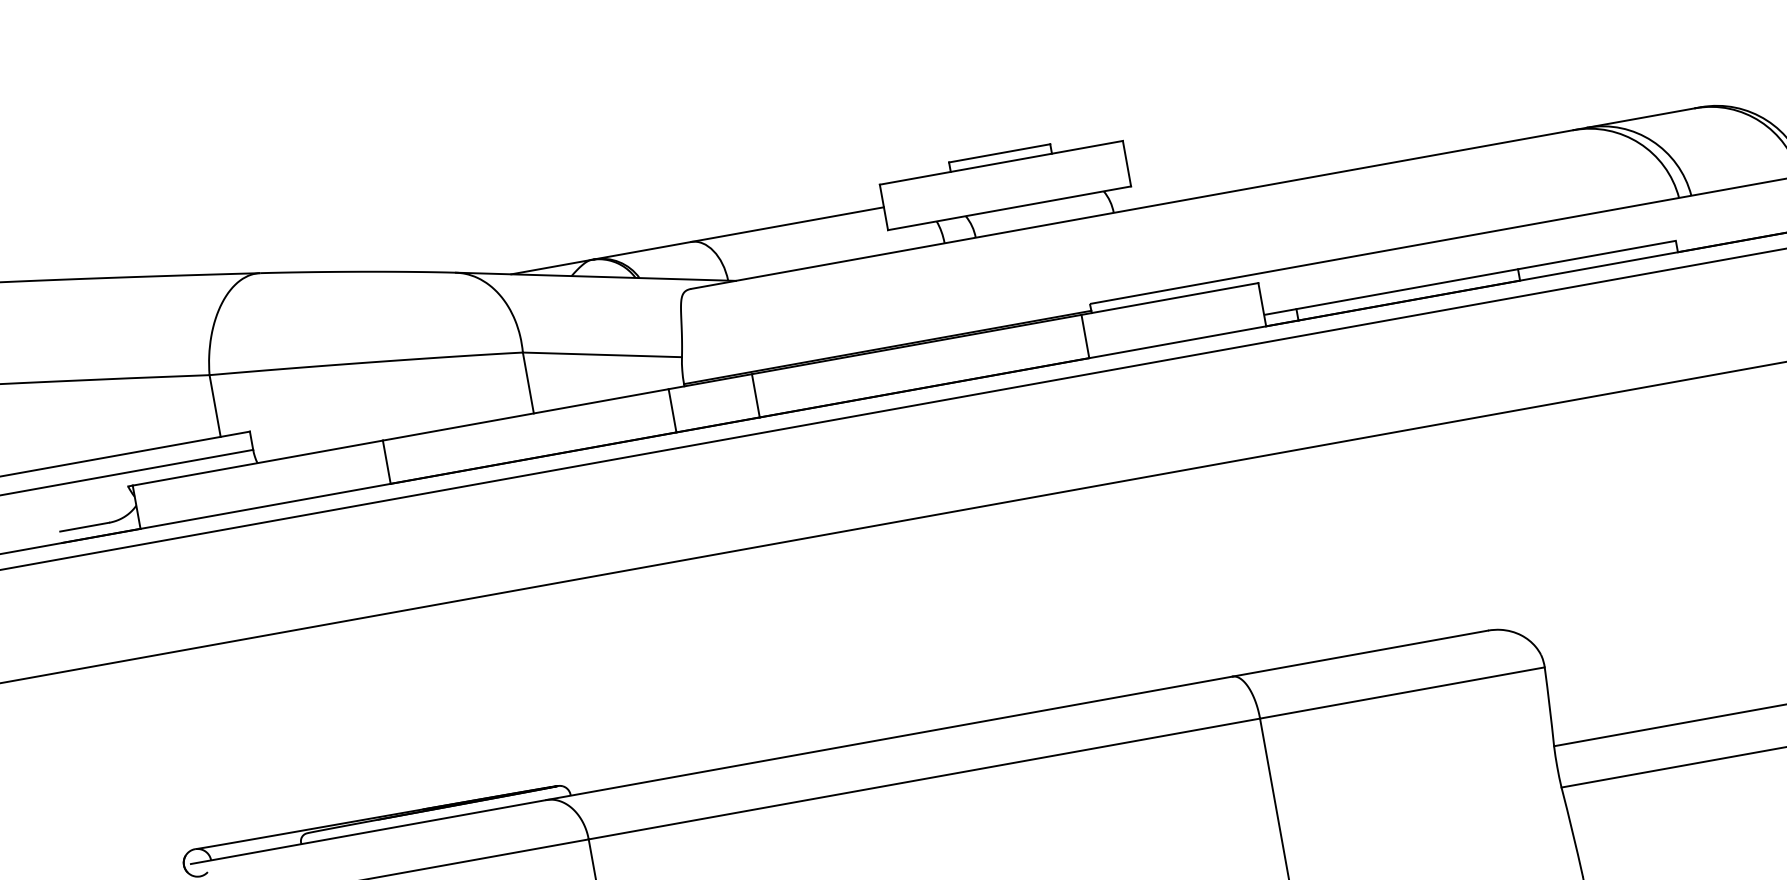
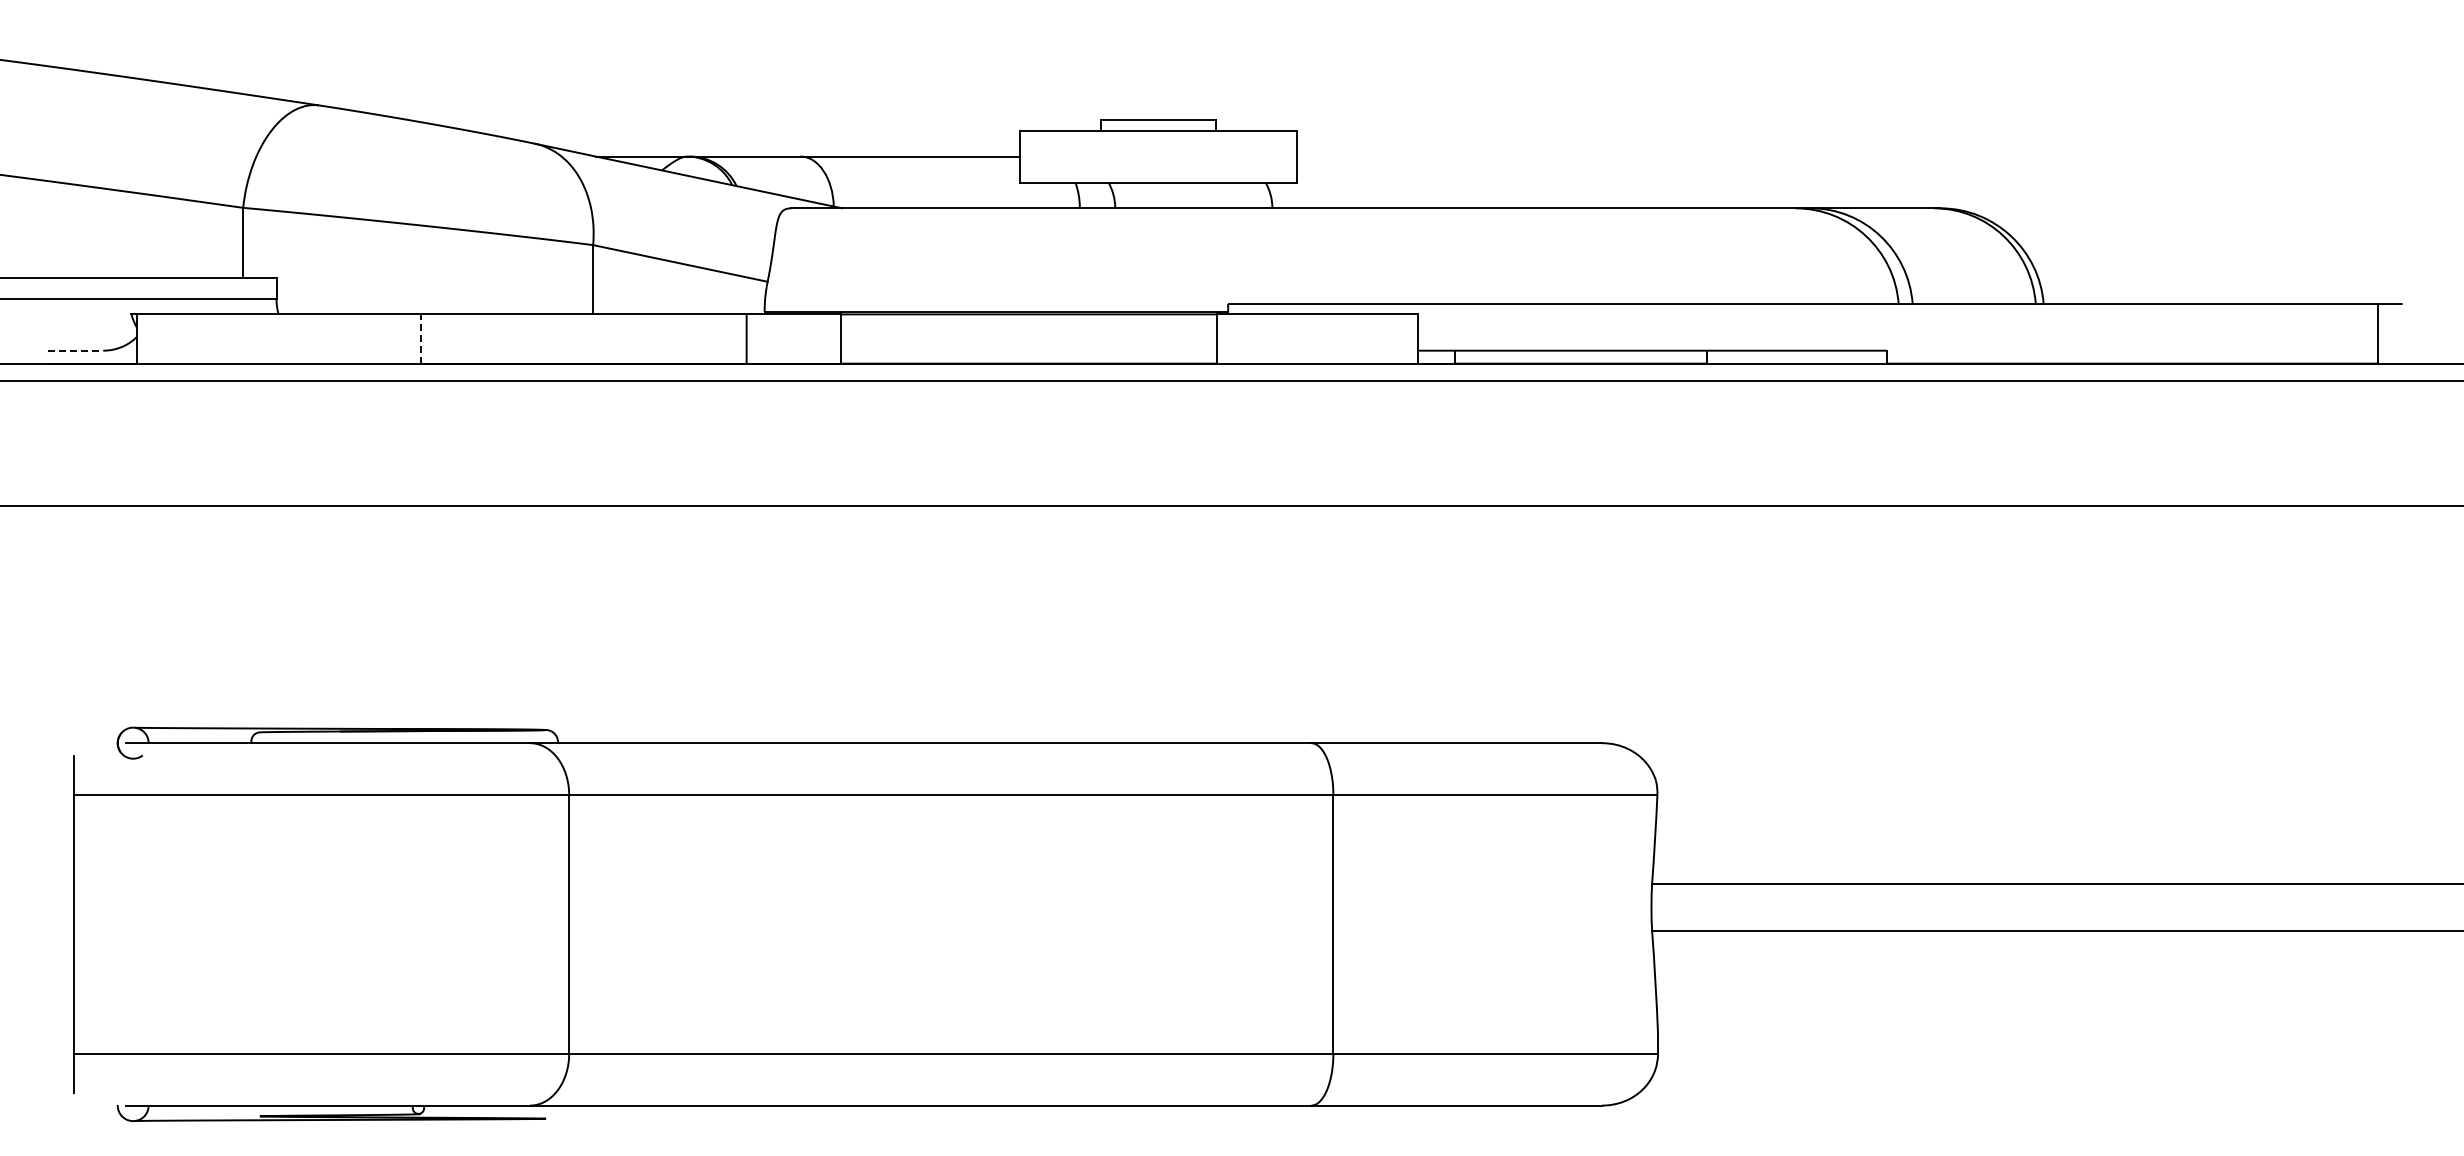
line: (387, 462) -> (421, 339), solid -> dashed
line: (84, 526) -> (75, 350), solid -> dashed

